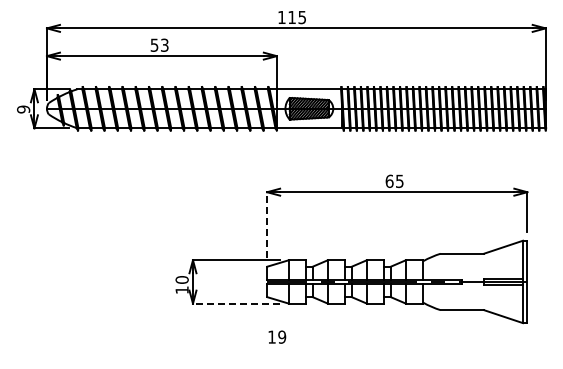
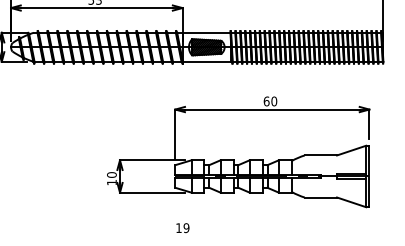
text: (399, 181) -> (274, 101), 65 -> 60
line: (267, 225) -> (175, 134), dashed -> solid
line: (236, 303) -> (152, 192), dashed -> solid
text: (277, 336) -> (183, 227), moved

